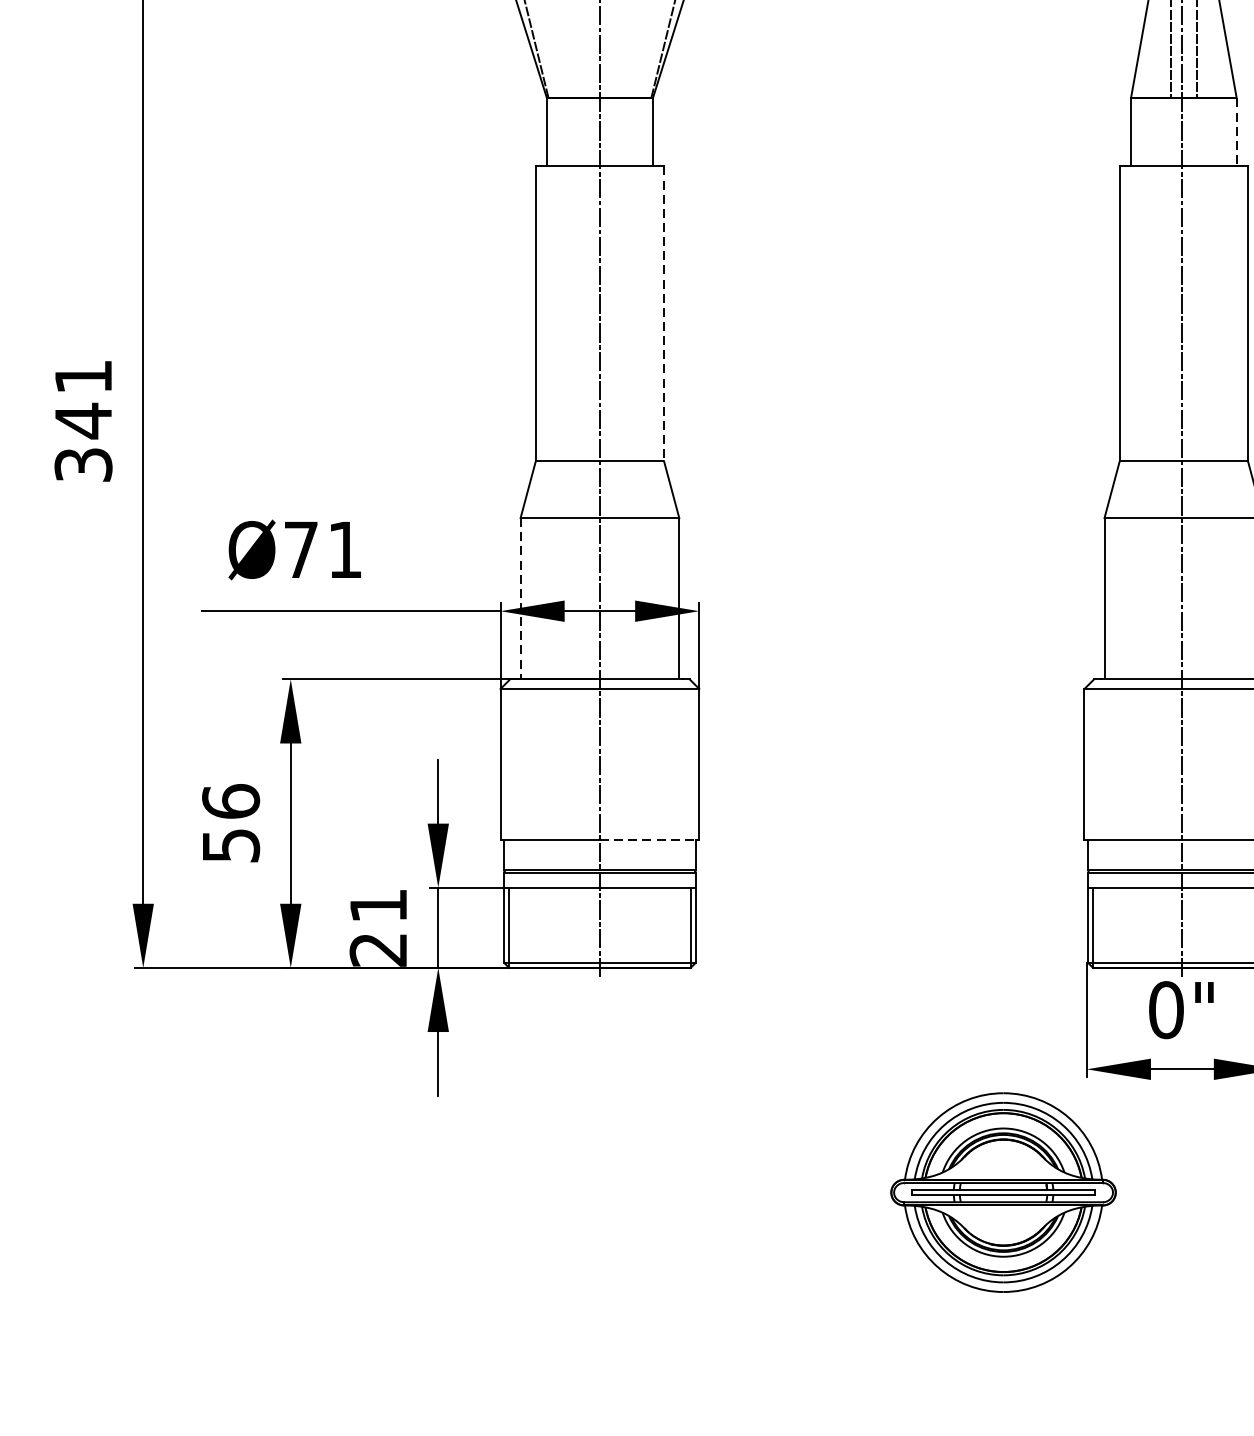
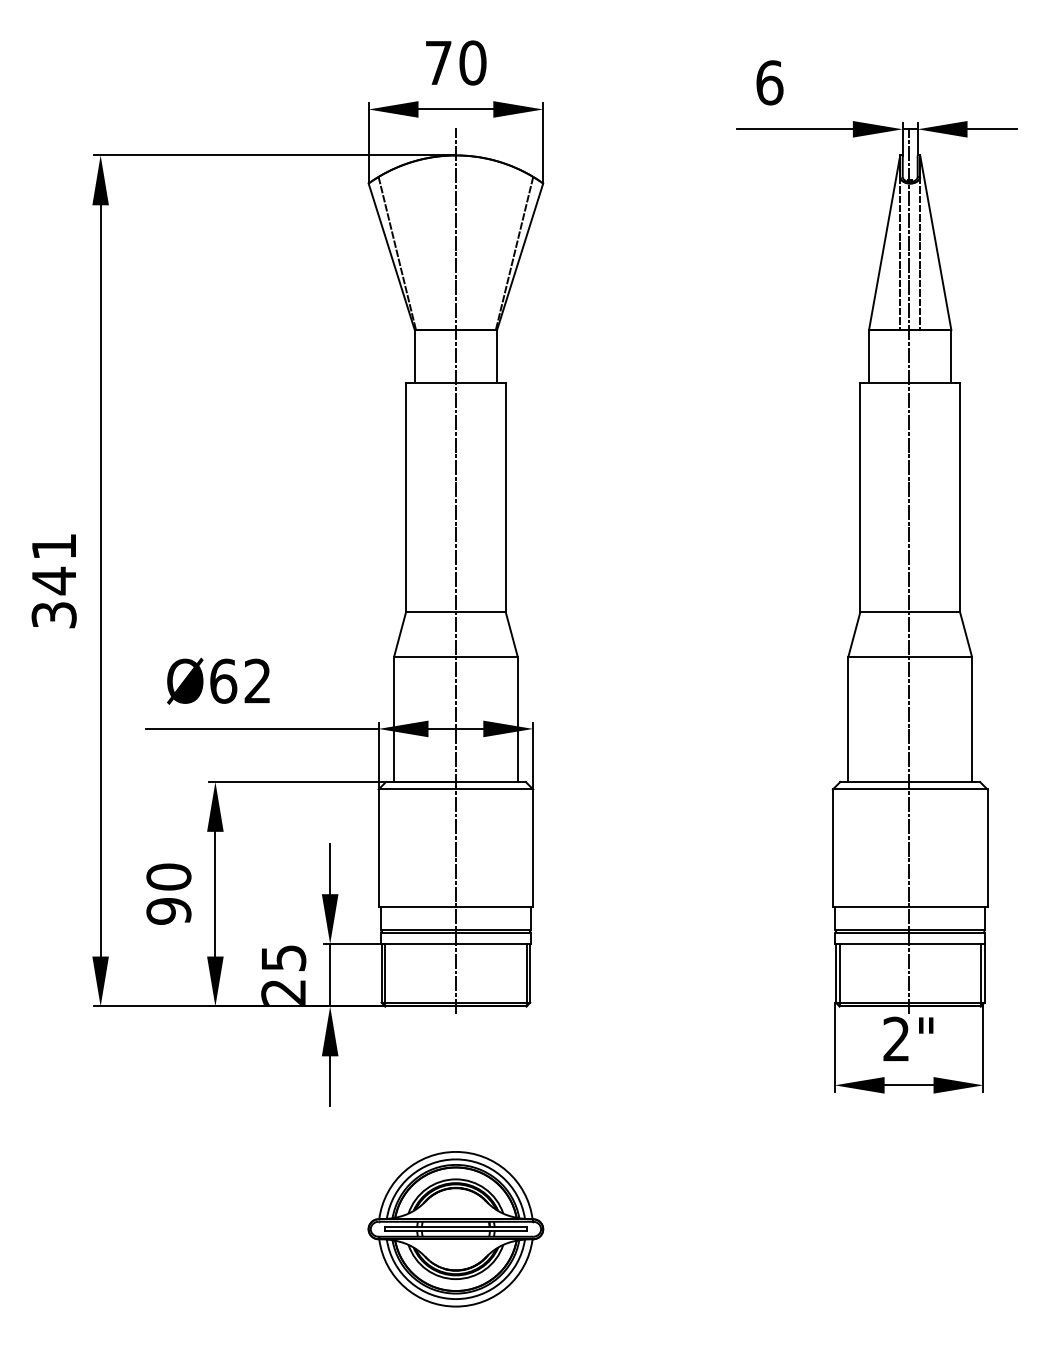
line: (1236, 132) -> (951, 356), dashed -> solid
line: (663, 313) -> (505, 497), dashed -> solid
text: (323, 548) -> (240, 680), Ø71 -> Ø62
line: (520, 599) -> (394, 719), dashed -> solid
text: (230, 822) -> (168, 893), 56 -> 90
line: (648, 839) -> (493, 906), dashed -> solid
text: (379, 906) -> (284, 958), 21 -> 25
text: (1166, 1009) -> (896, 1038), 0" -> 2"
part: (1003, 1192) -> (455, 1229), moved

